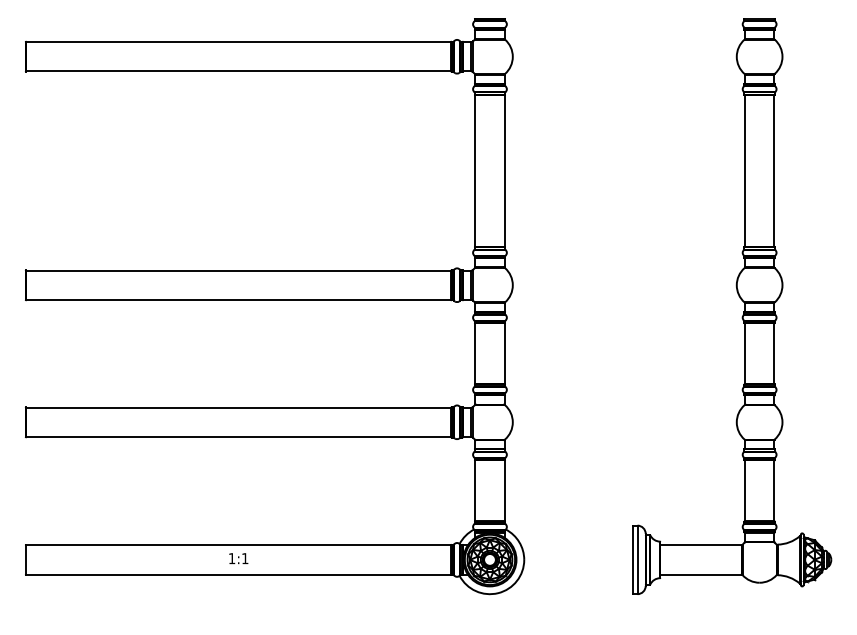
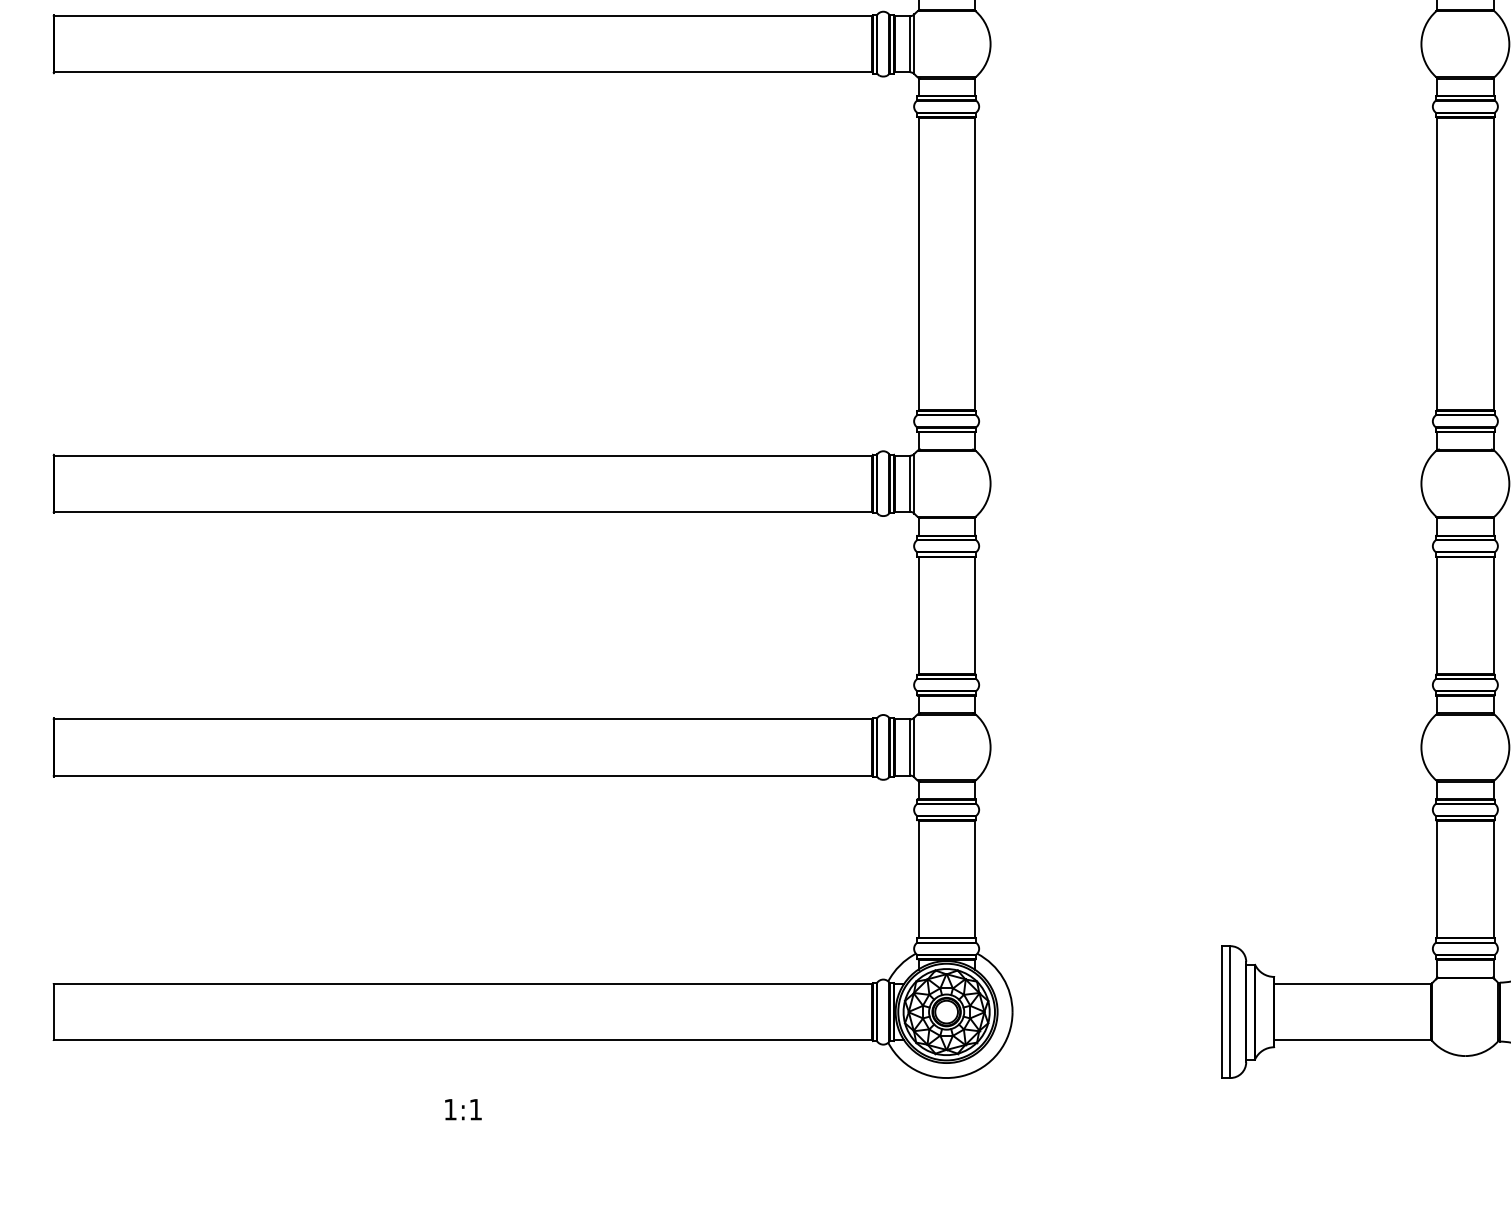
text: (238, 558) -> (462, 1109), moved

